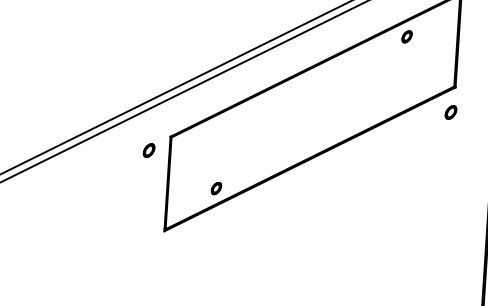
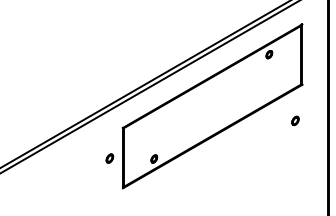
part: (451, 111) -> (295, 120), moved
part: (148, 150) -> (109, 158), moved

